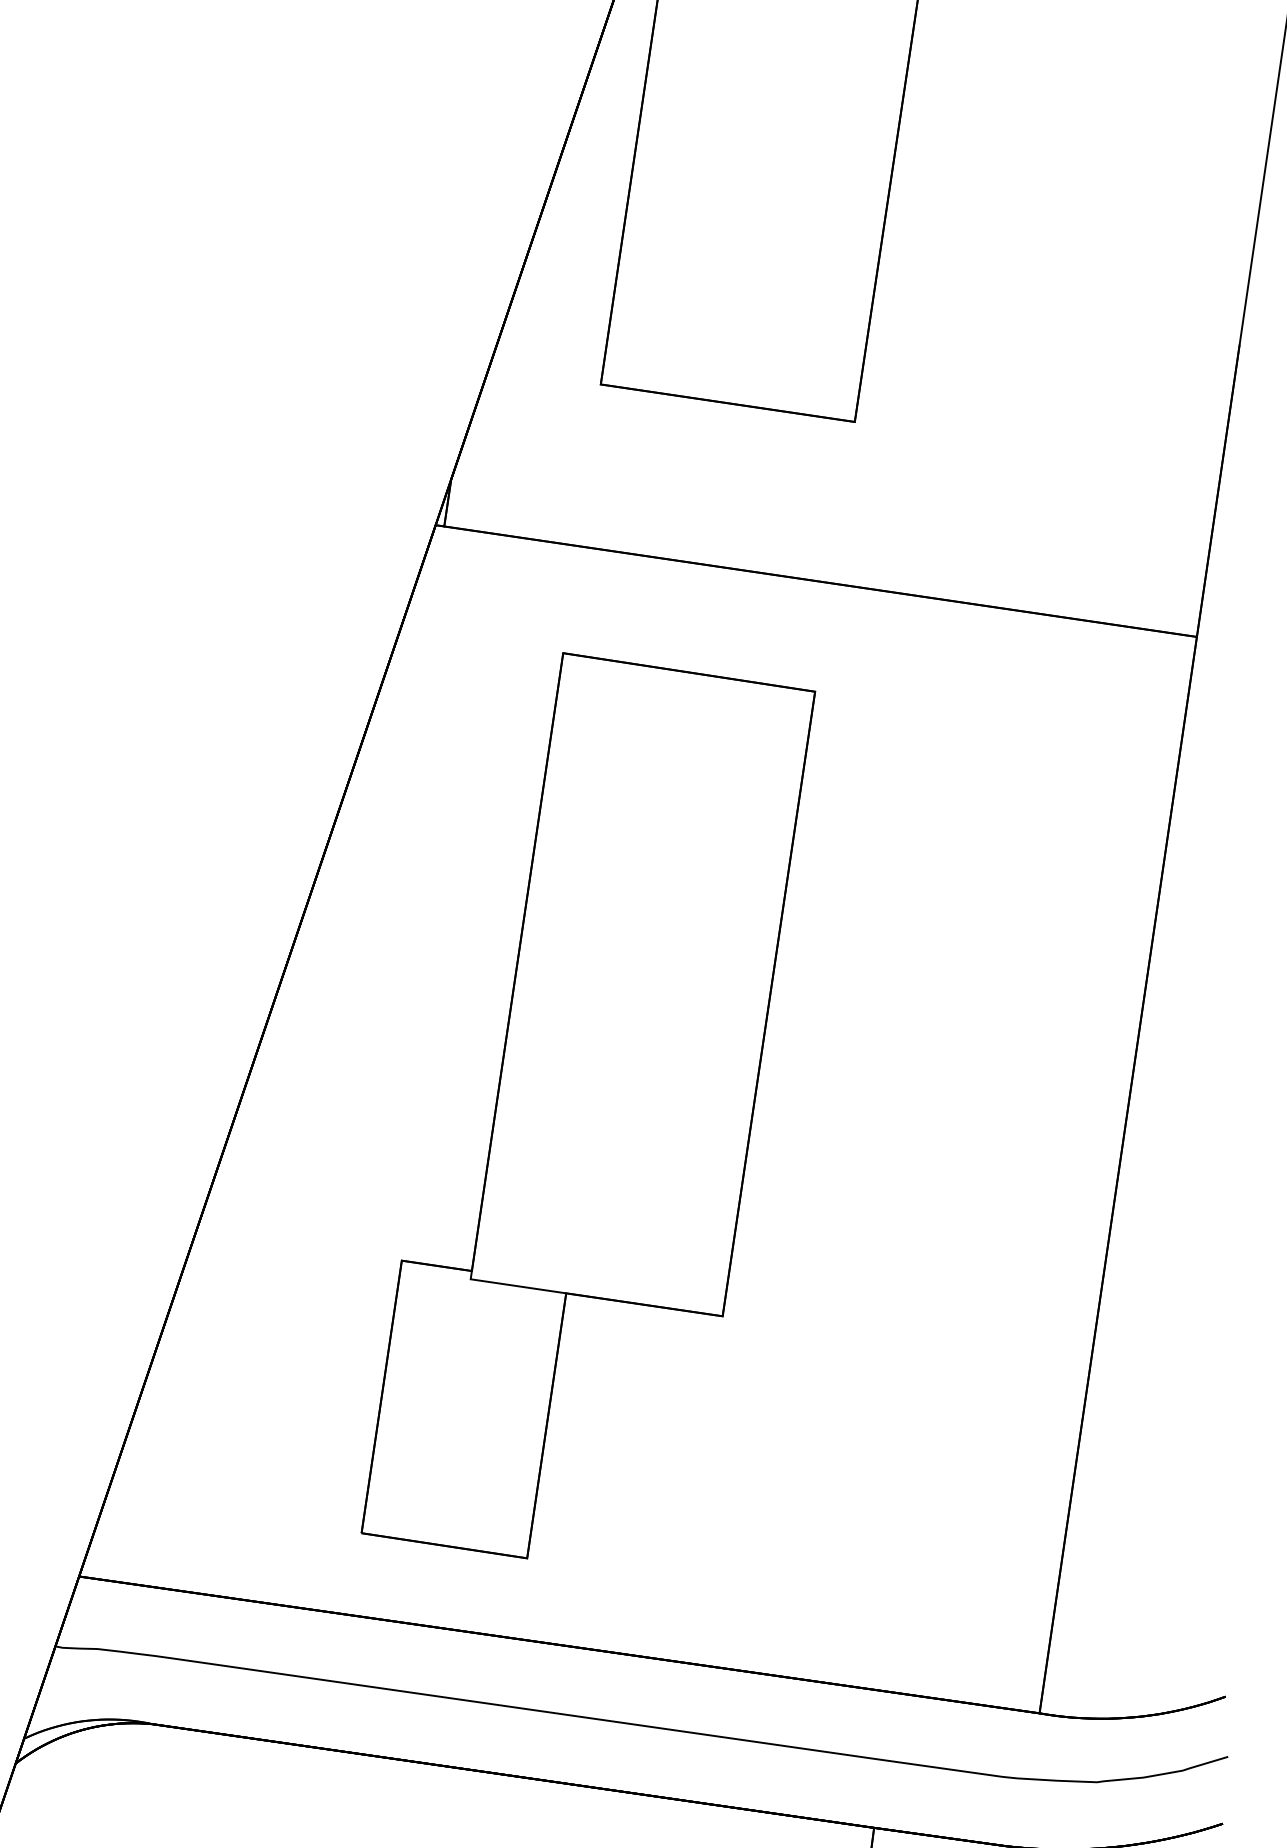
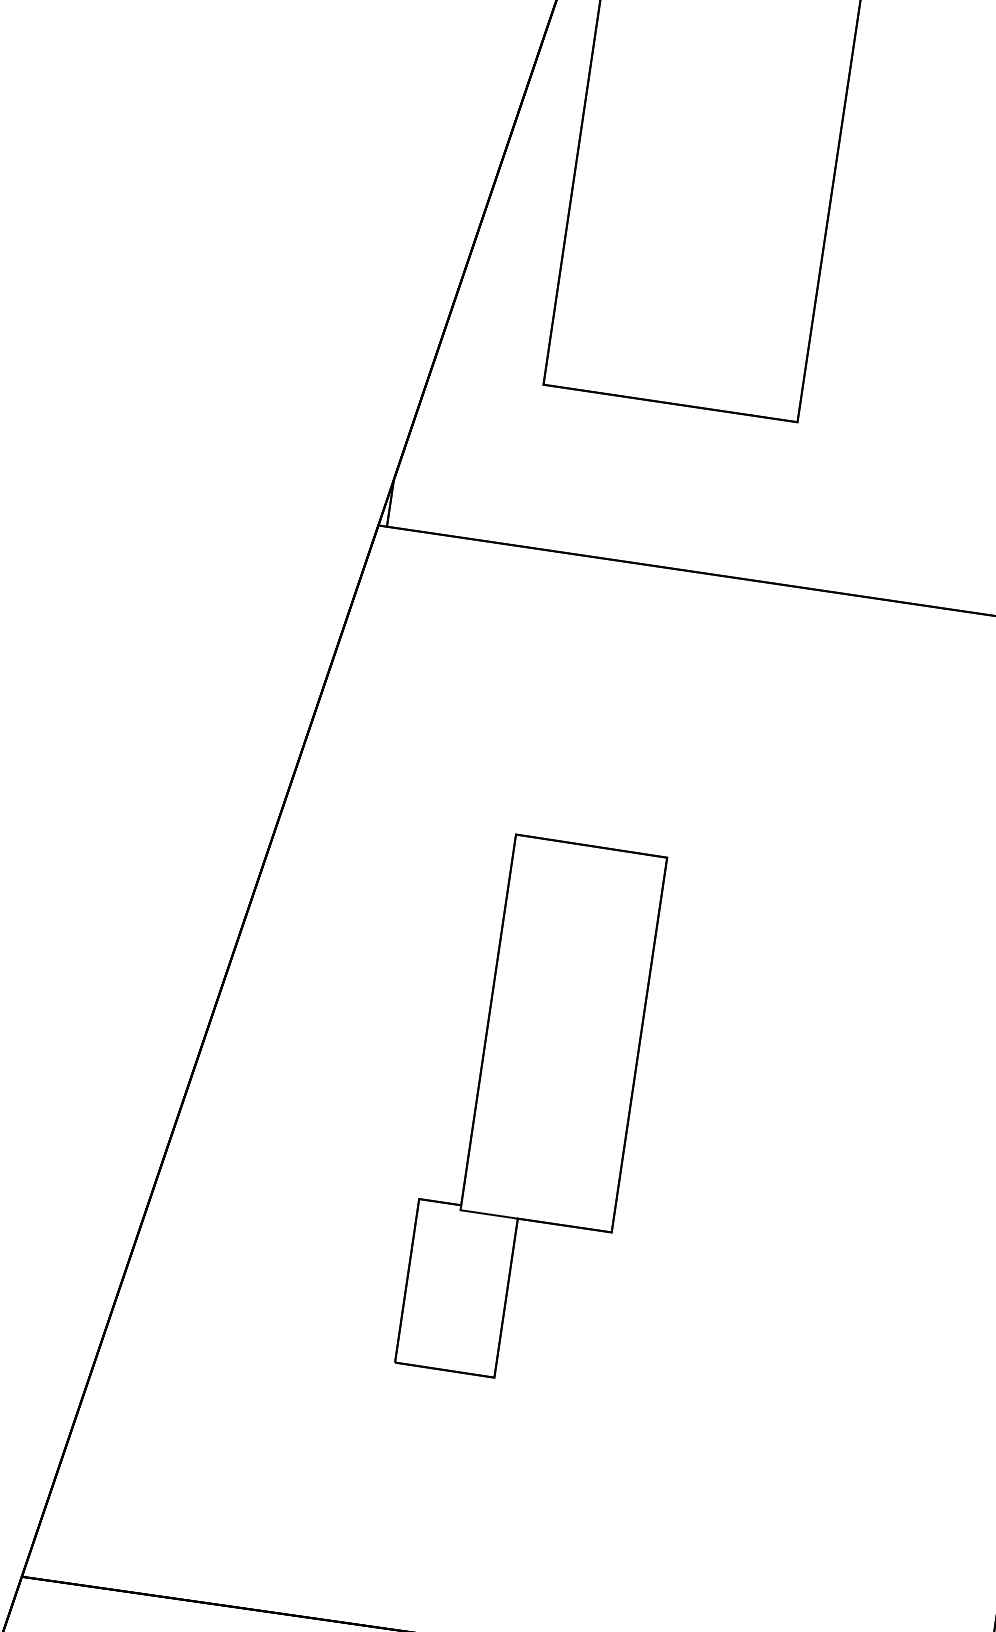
part: (588, 1105) -> (531, 1105), size x0.6

